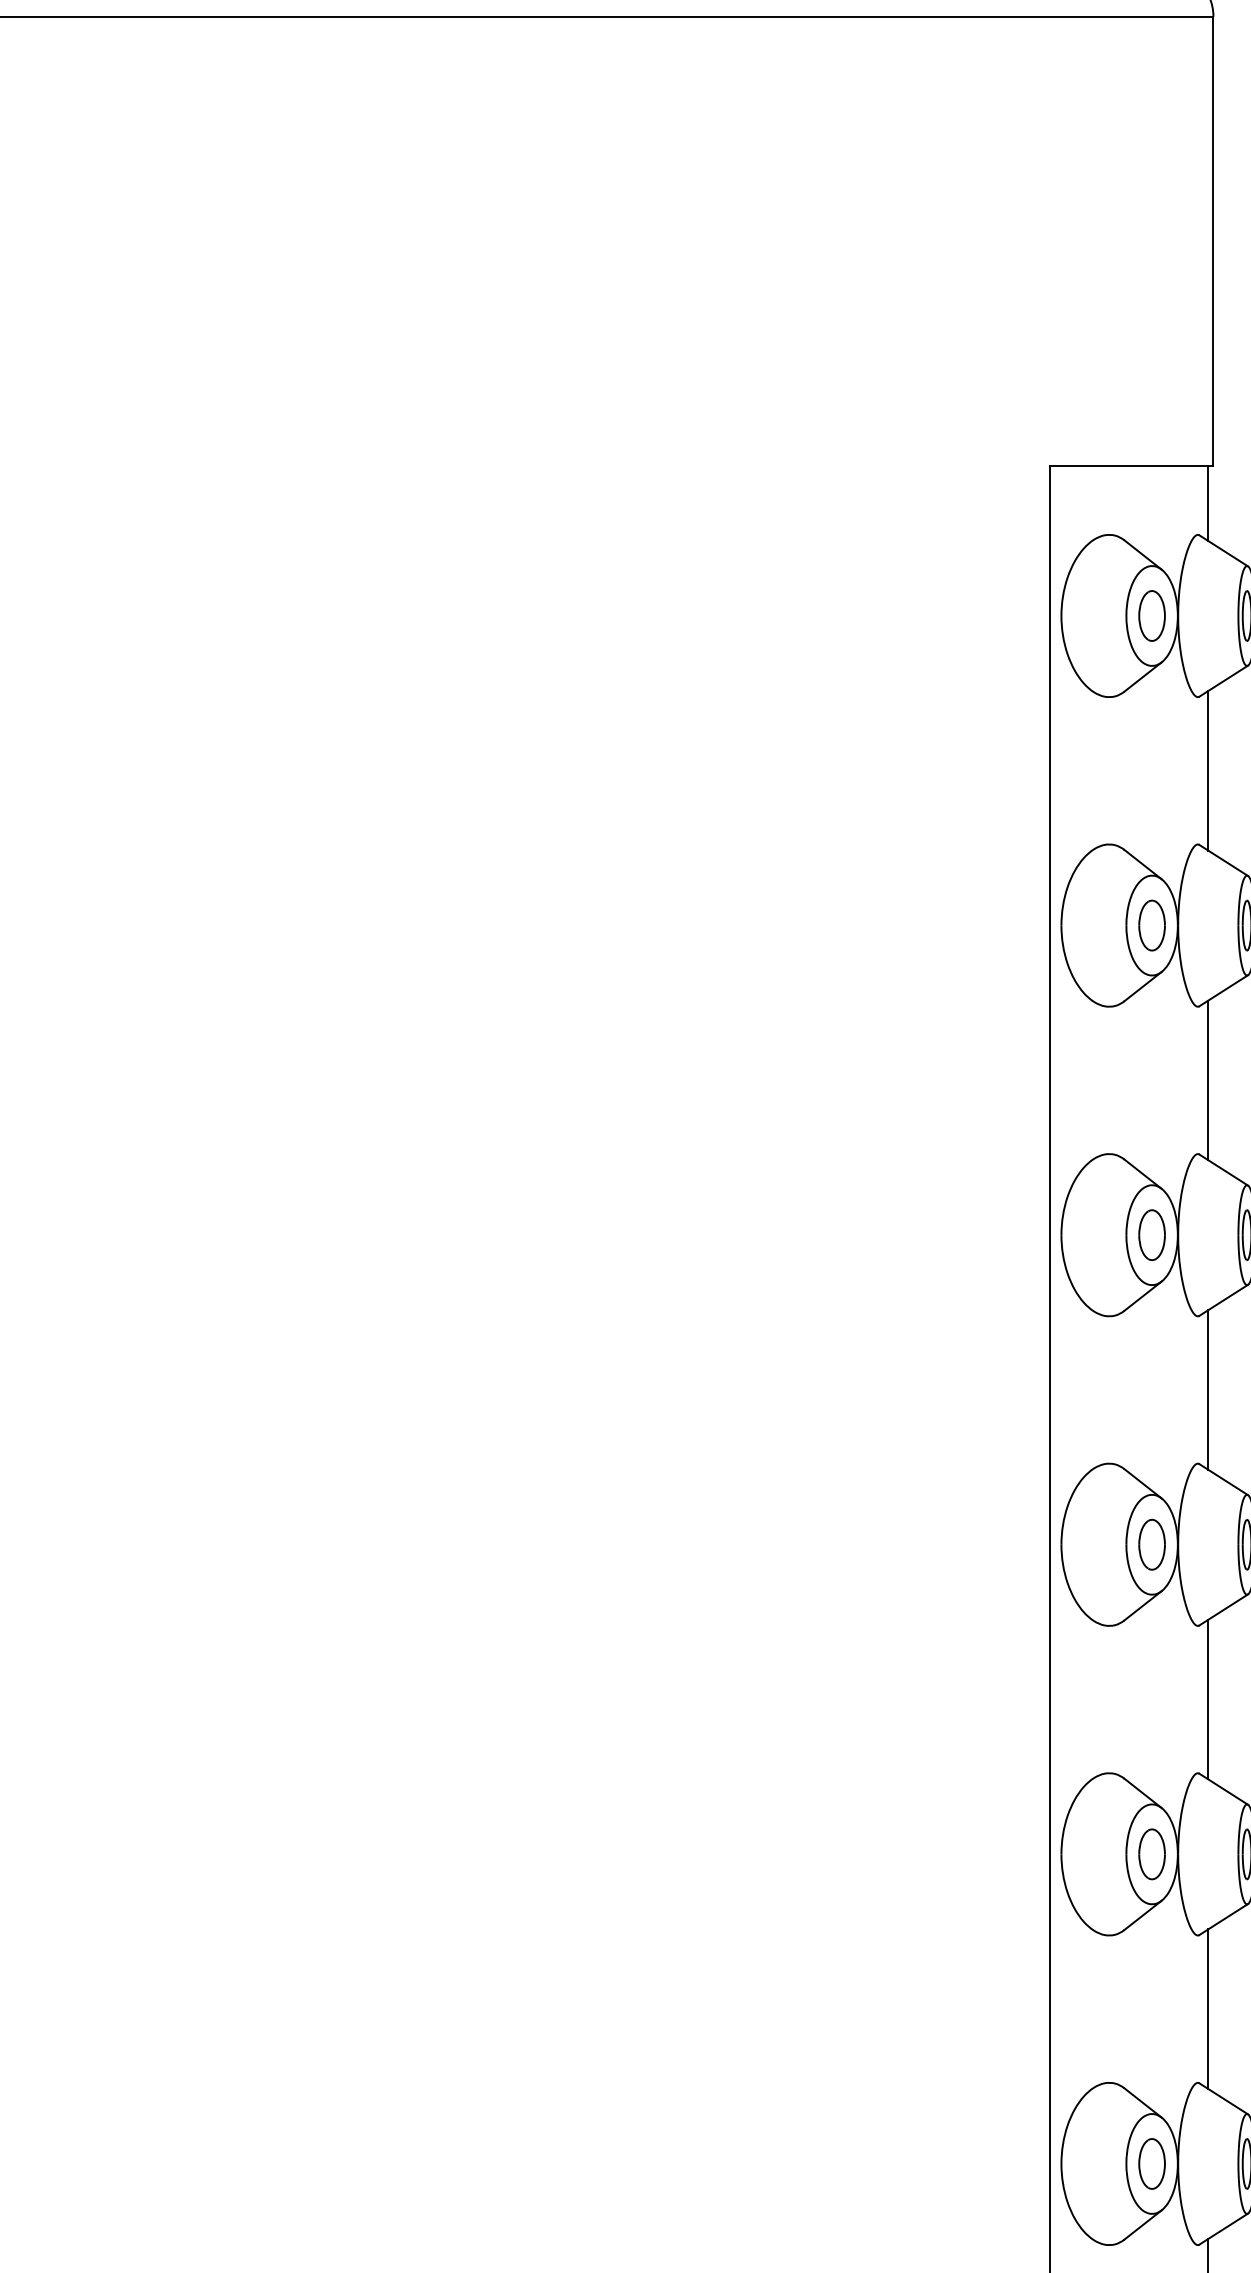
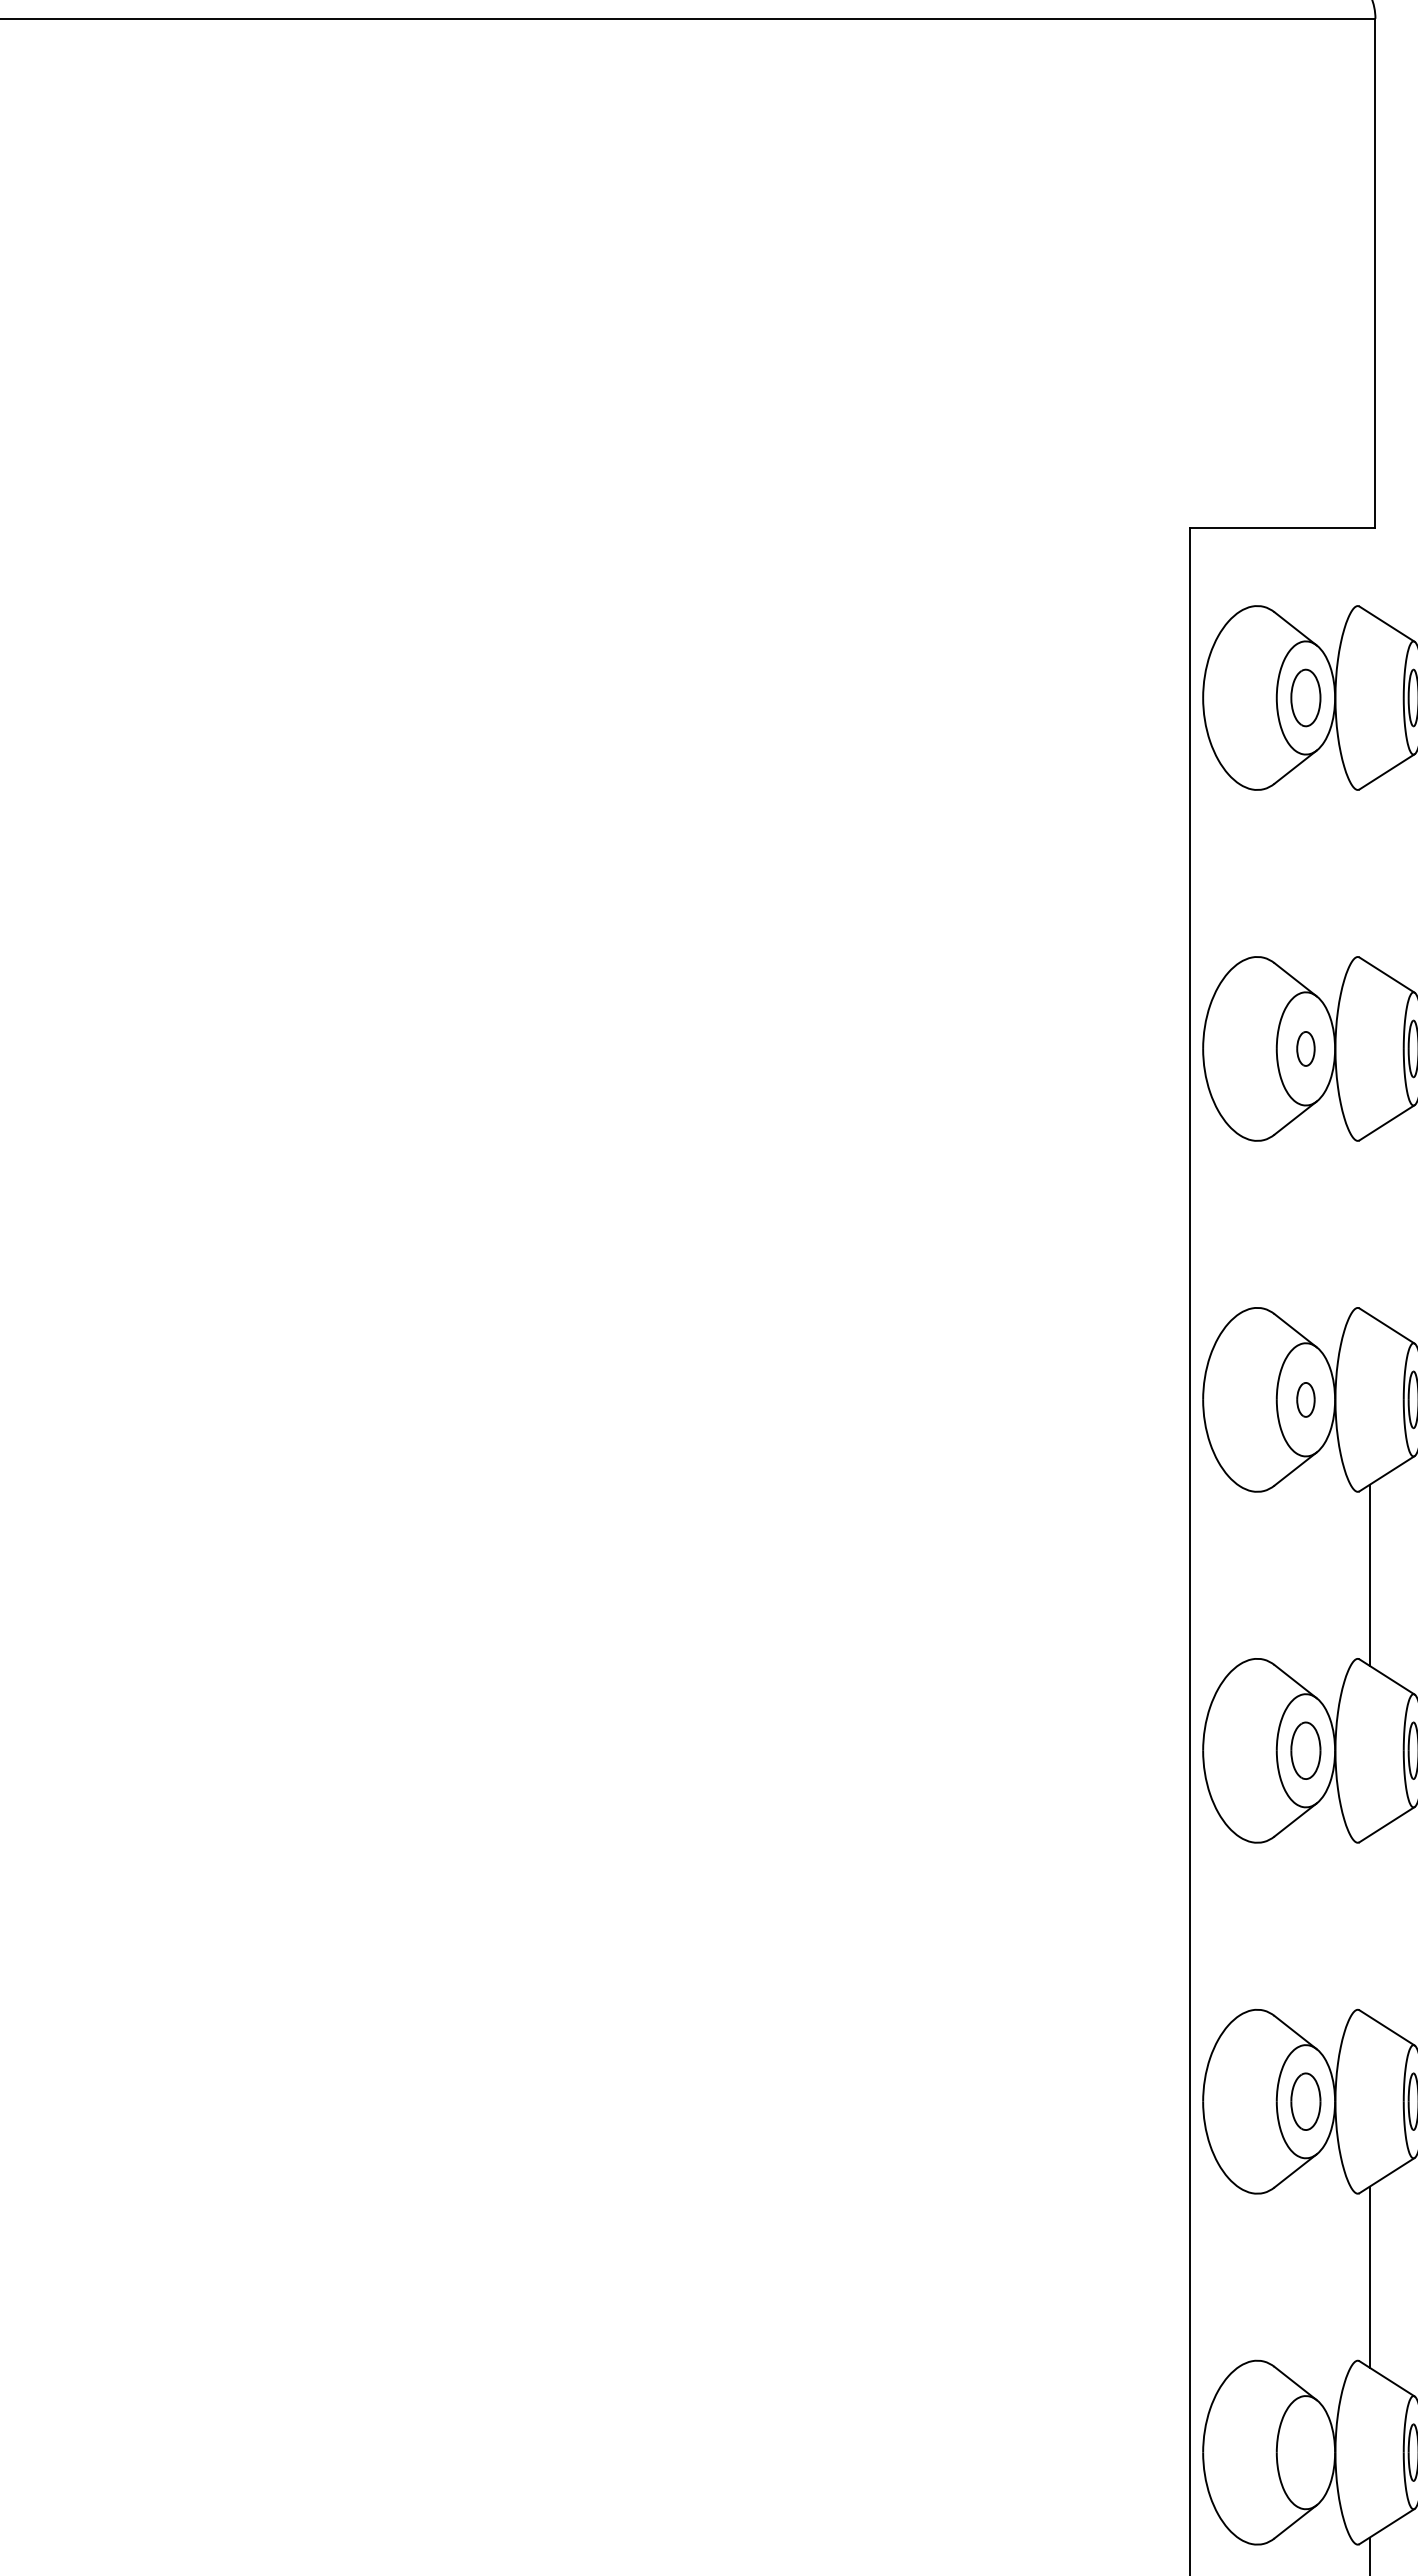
line: (1208, 503) -> (1369, 570), removed
line: (1208, 770) -> (1369, 873), removed
part: (1151, 925) -> (1305, 1048), size x0.6
line: (1208, 1079) -> (1369, 1223), removed
part: (1151, 1234) -> (1305, 1399), size x0.6
line: (1208, 1698) -> (1369, 1925), removed
part: (1151, 2163) -> (1305, 2452), removed

